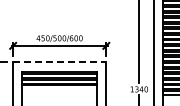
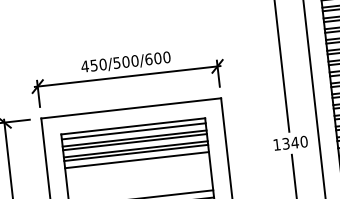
line: (59, 62) -> (130, 108), dashed -> solid
line: (59, 89) -> (136, 160), added

